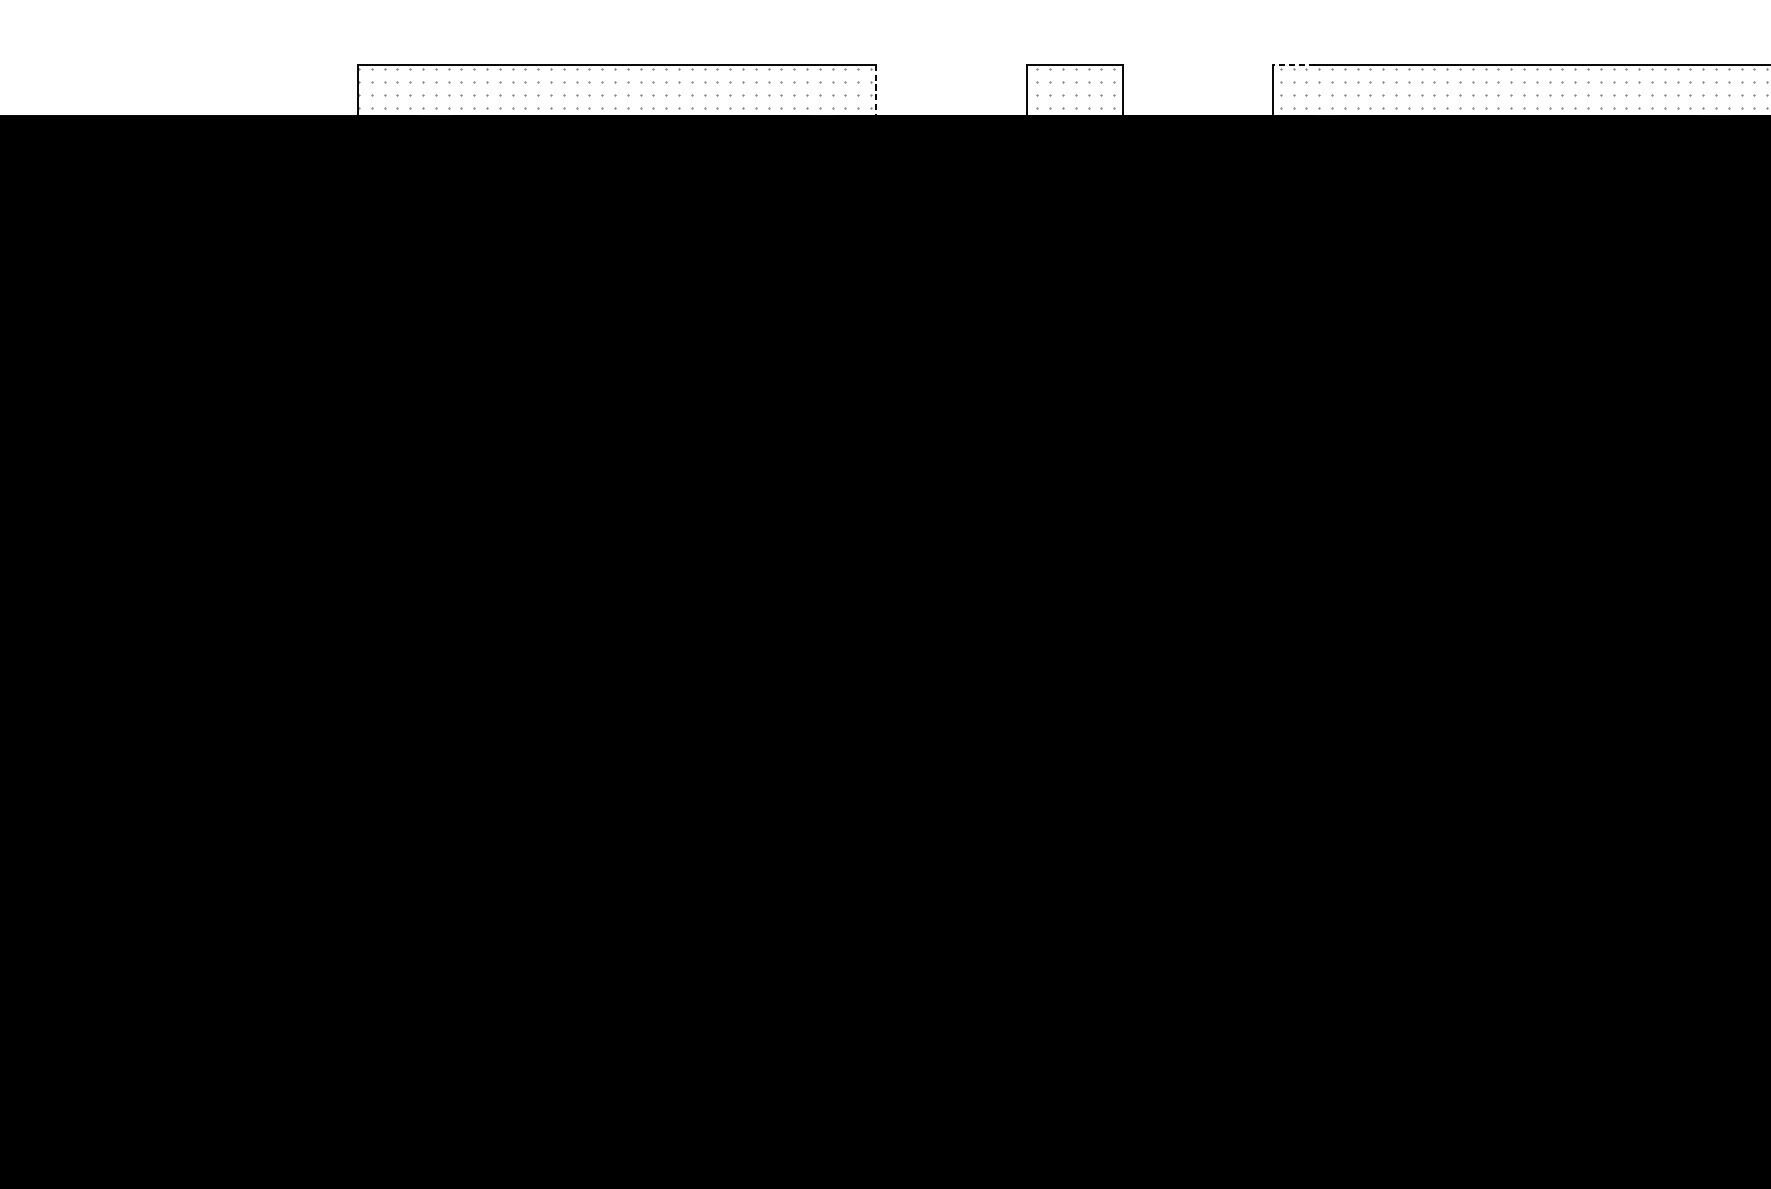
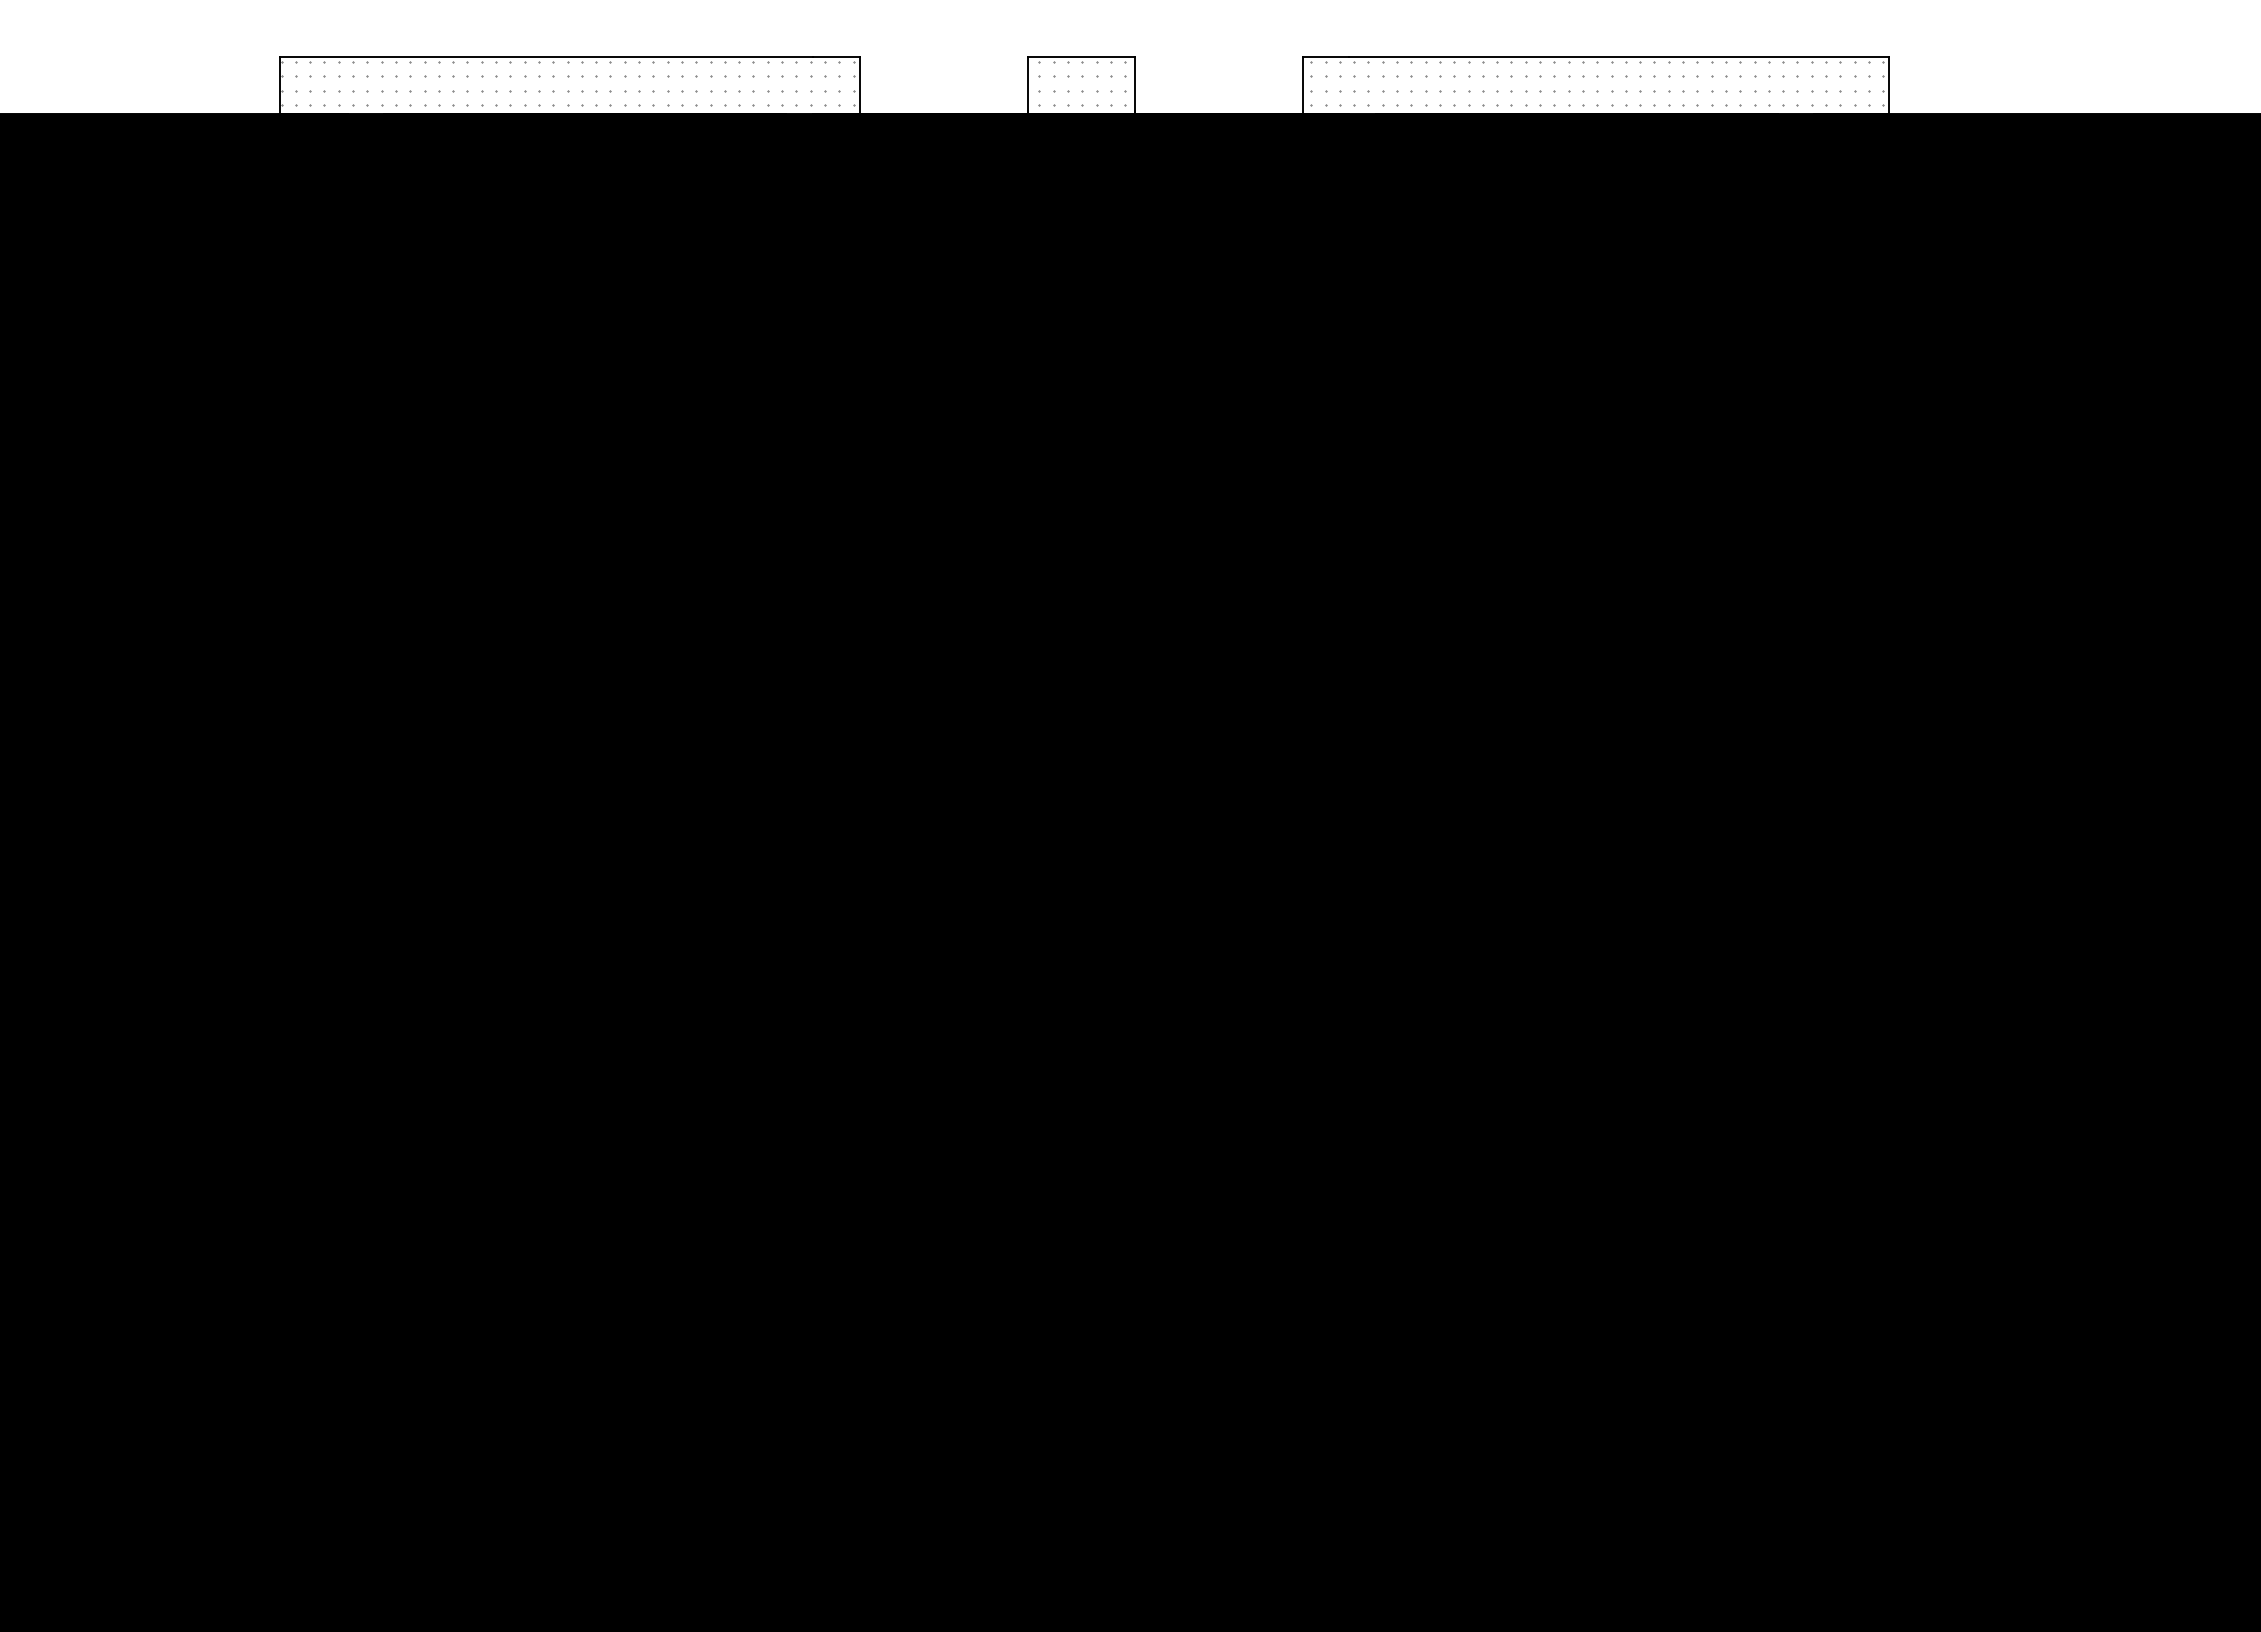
line: (1293, 64) -> (1325, 57), dashed -> solid
line: (876, 90) -> (859, 85), dashed -> solid

